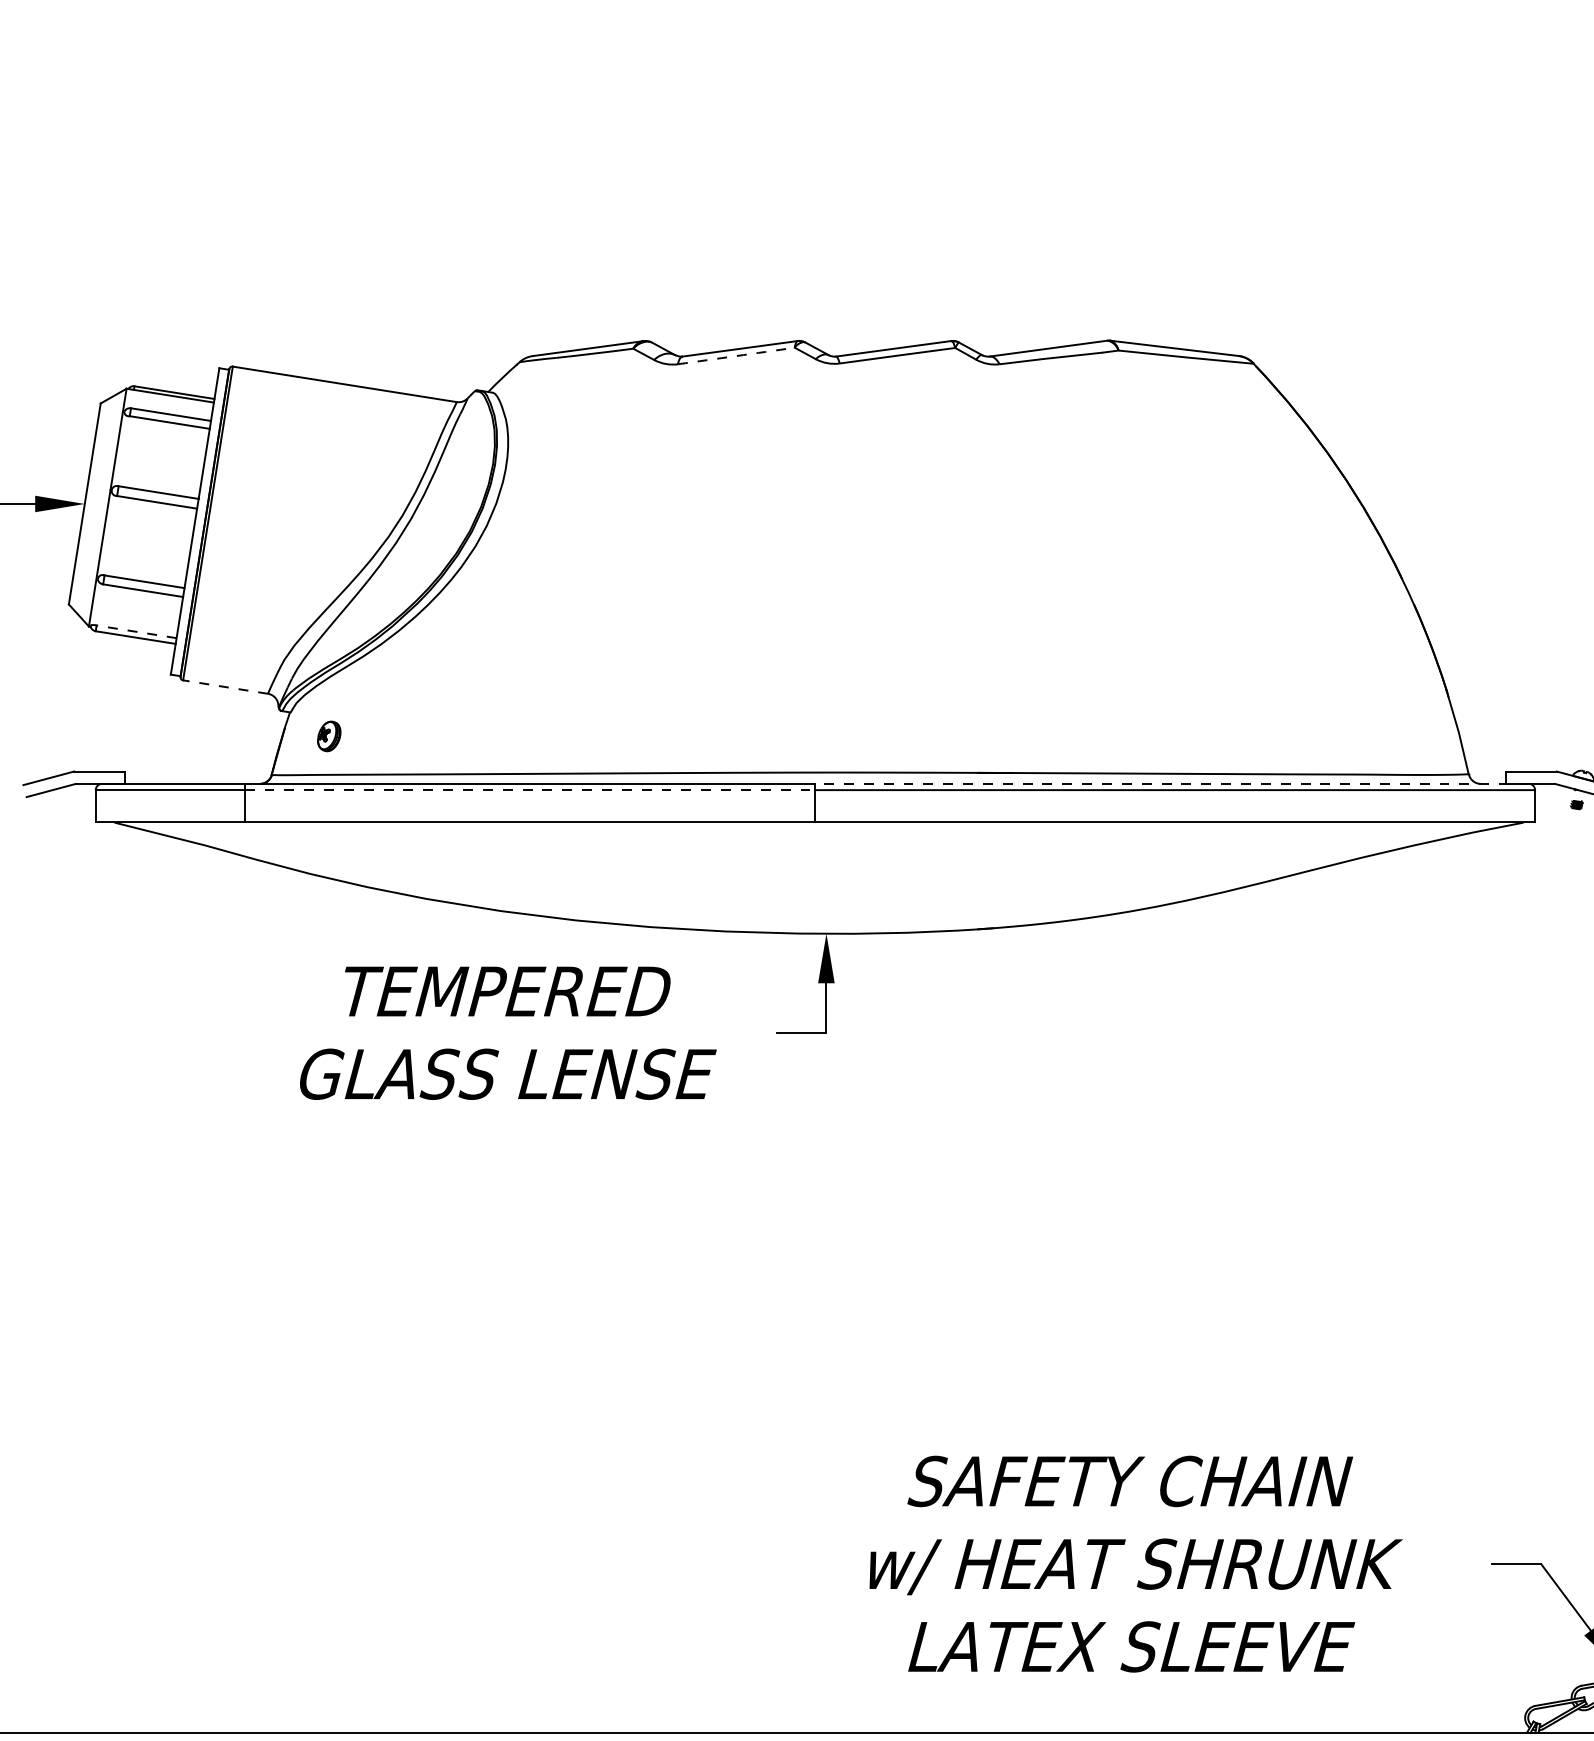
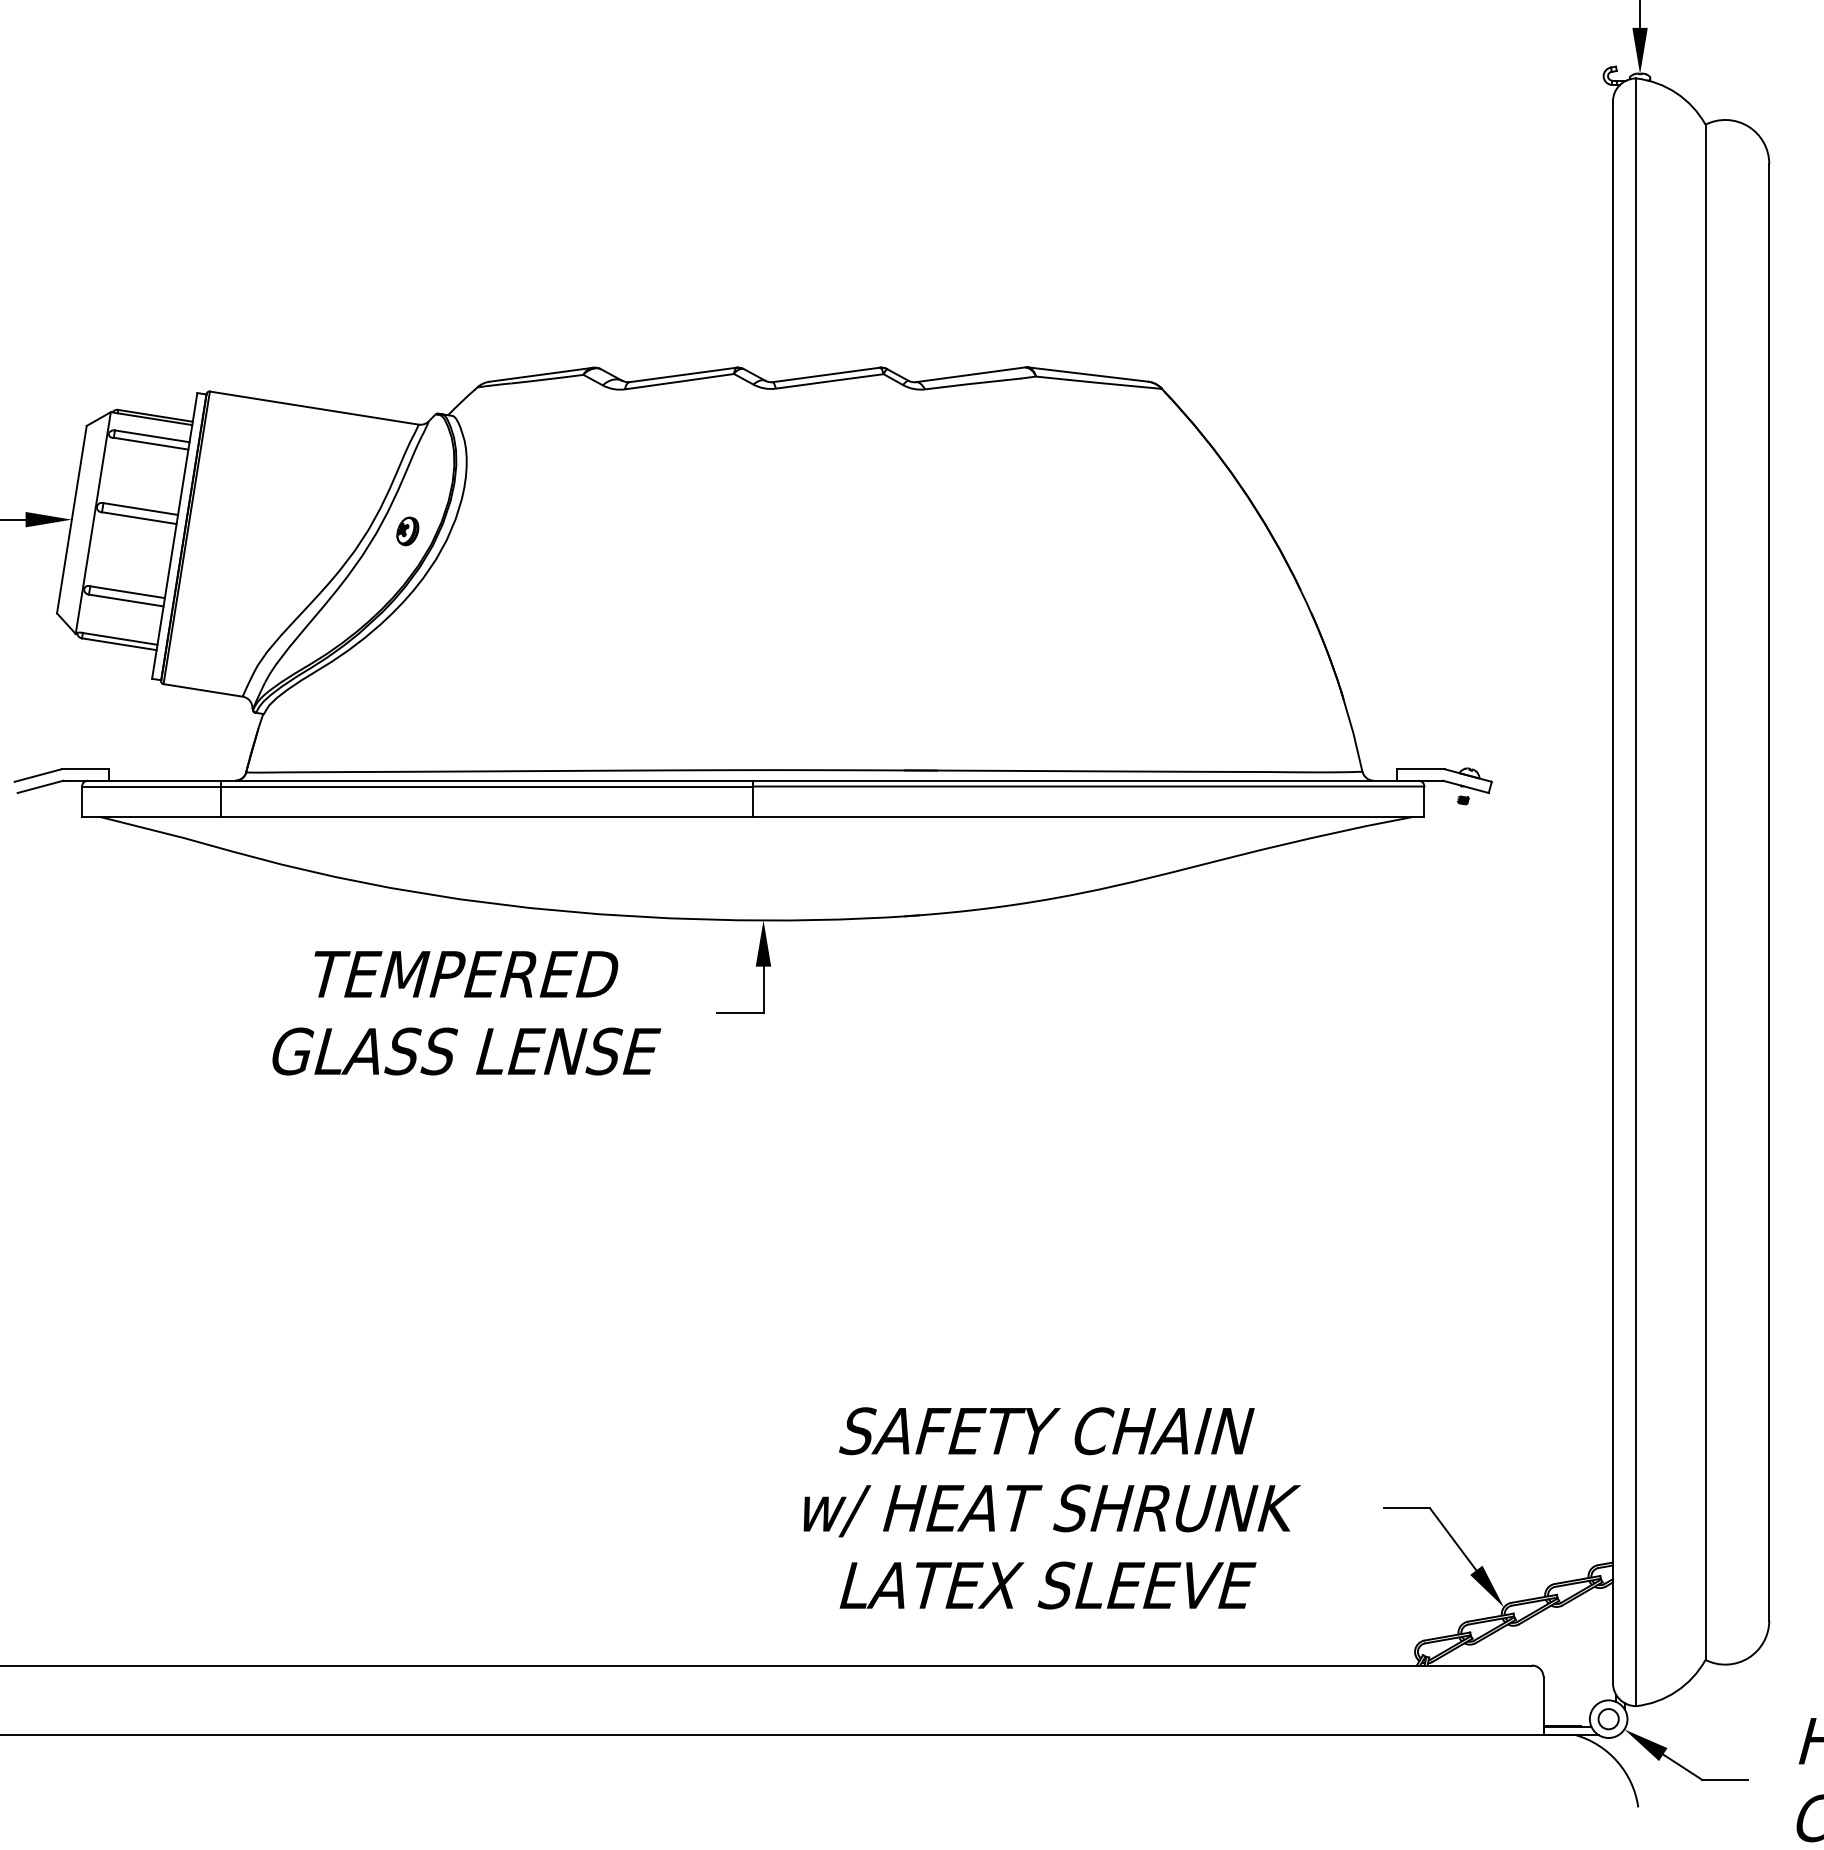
arc: (736, 355) -> (679, 381), dashed -> solid
line: (136, 631) -> (120, 638), dashed -> solid
line: (224, 687) -> (202, 690), dashed -> solid
part: (328, 736) -> (407, 531), moved
line: (1171, 783) -> (1085, 780), dashed -> solid
line: (530, 790) -> (487, 786), dashed -> solid

